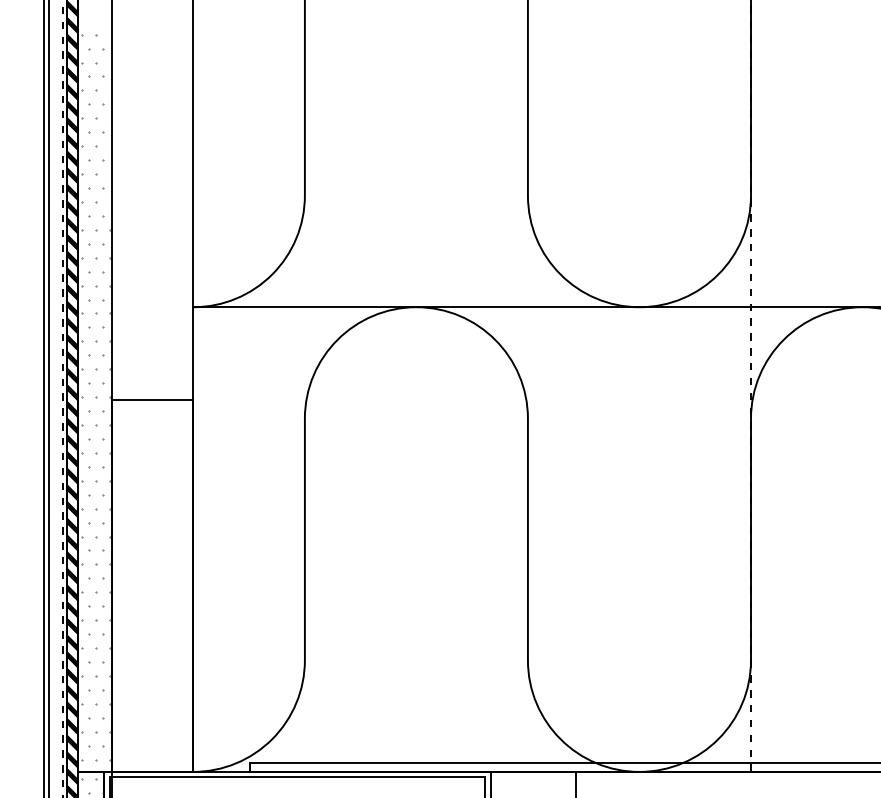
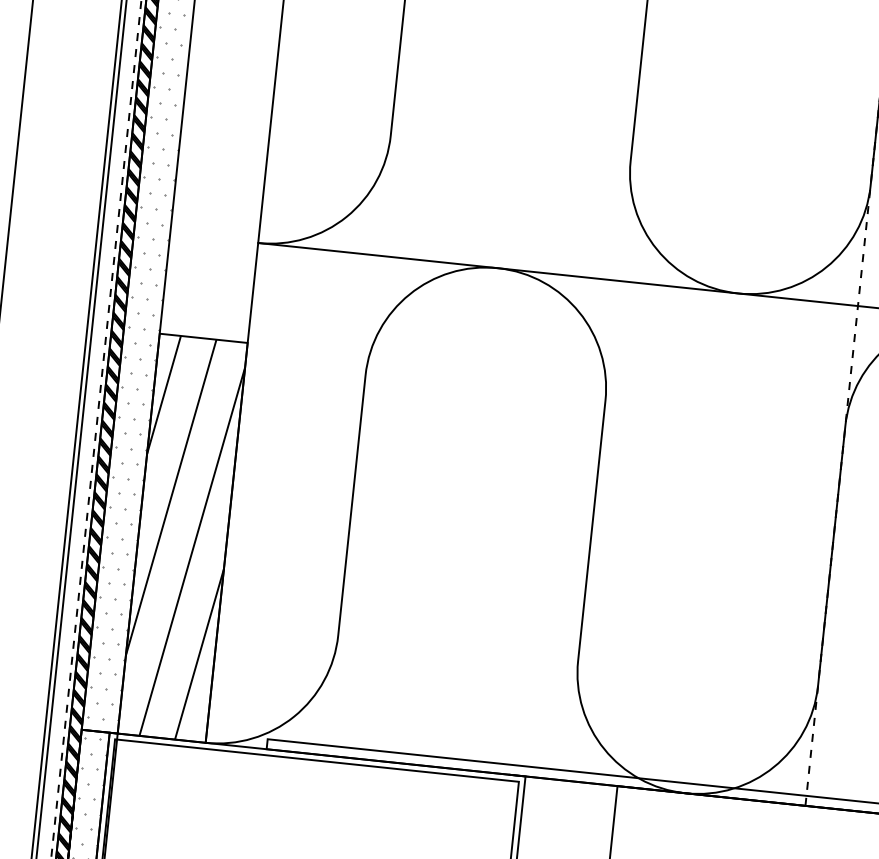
hatch: (152, 585) -> (182, 537), added

